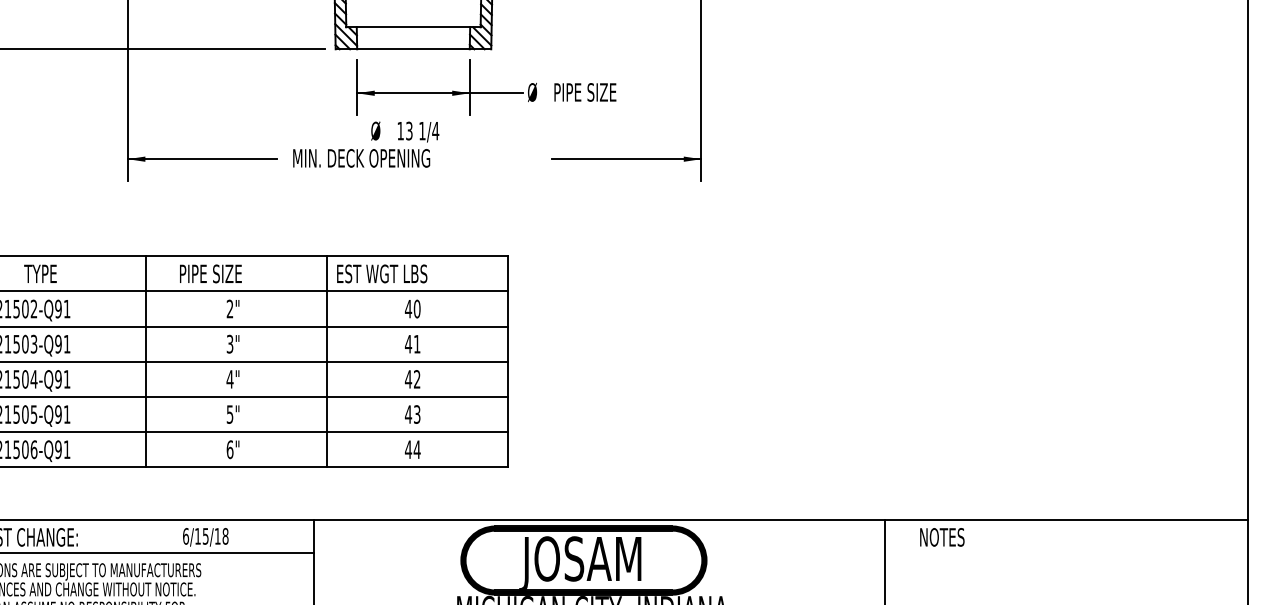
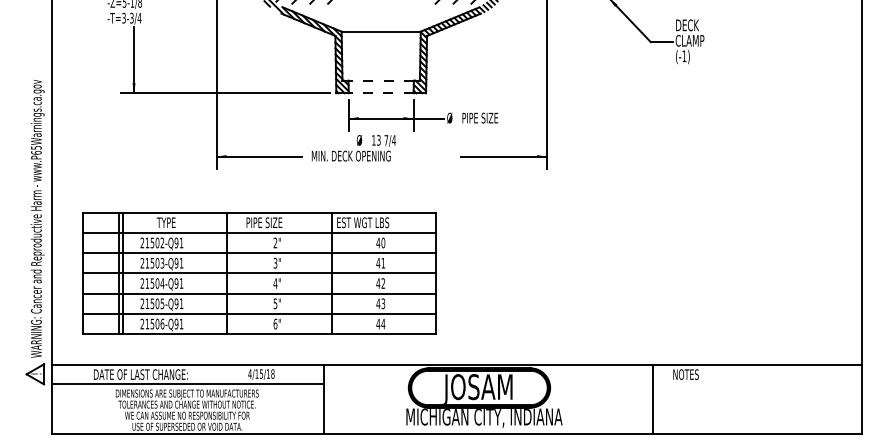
line: (413, 27) -> (381, 80), solid -> dashed
line: (412, 49) -> (380, 93), solid -> dashed
text: (422, 131) -> (386, 140), 1/4 -> 7/4
text: (184, 535) -> (249, 373), 6/15/18 -> 4/15/18

